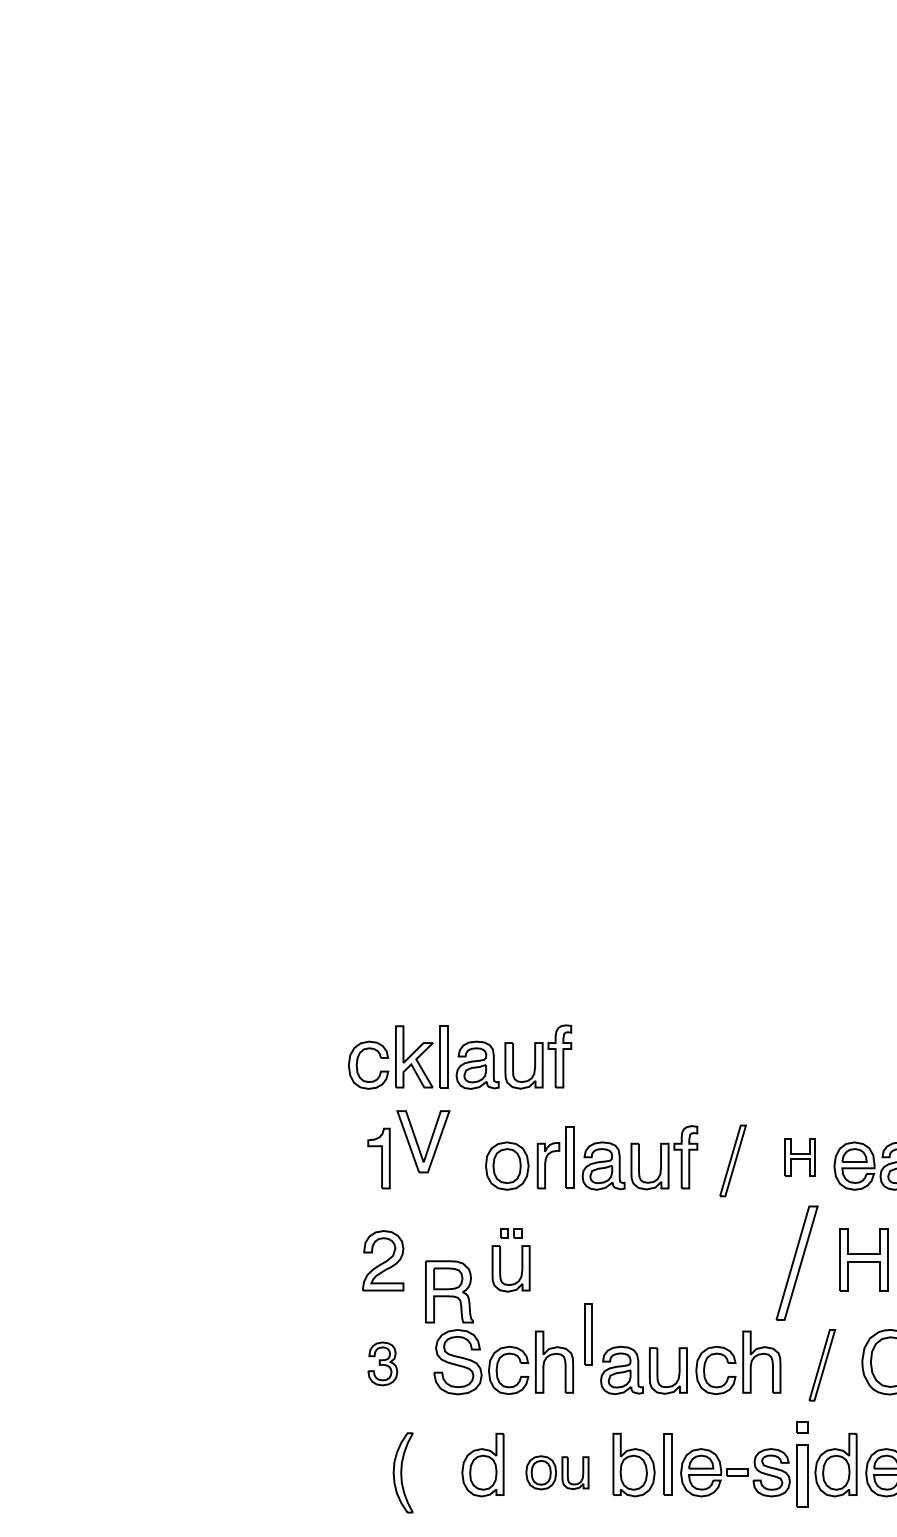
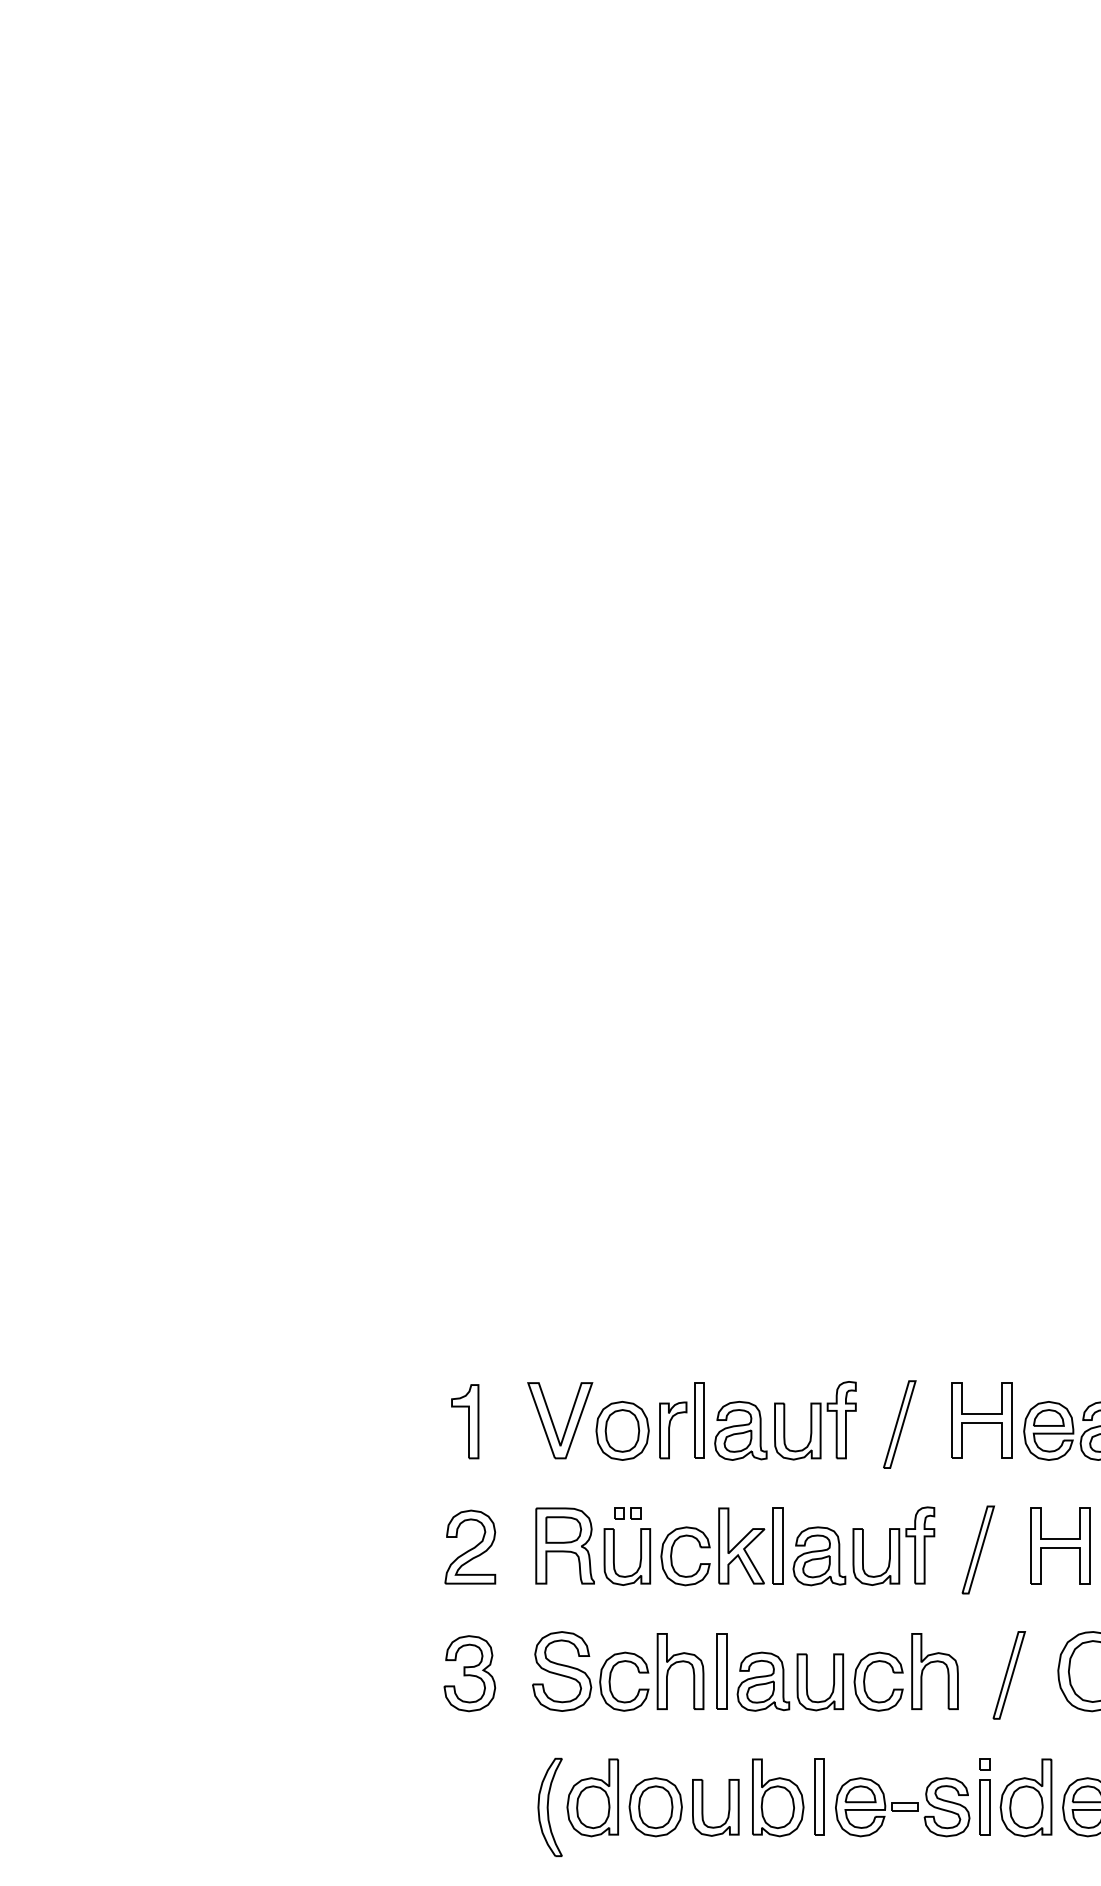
part: (460, 1056) -> (798, 1545), moved
part: (423, 1141) -> (560, 1420), moved
part: (799, 1157) -> (981, 1420), size x1.67
part: (796, 1262) -> (977, 1549), size x0.62
part: (449, 1291) -> (565, 1545), moved
part: (588, 1334) -> (722, 1671), moved
part: (382, 1363) -> (469, 1673), size x1.43
part: (802, 1464) -> (984, 1797), size x0.71
part: (402, 1472) -> (549, 1806), moved
part: (557, 1472) -> (684, 1806), size x1.43

